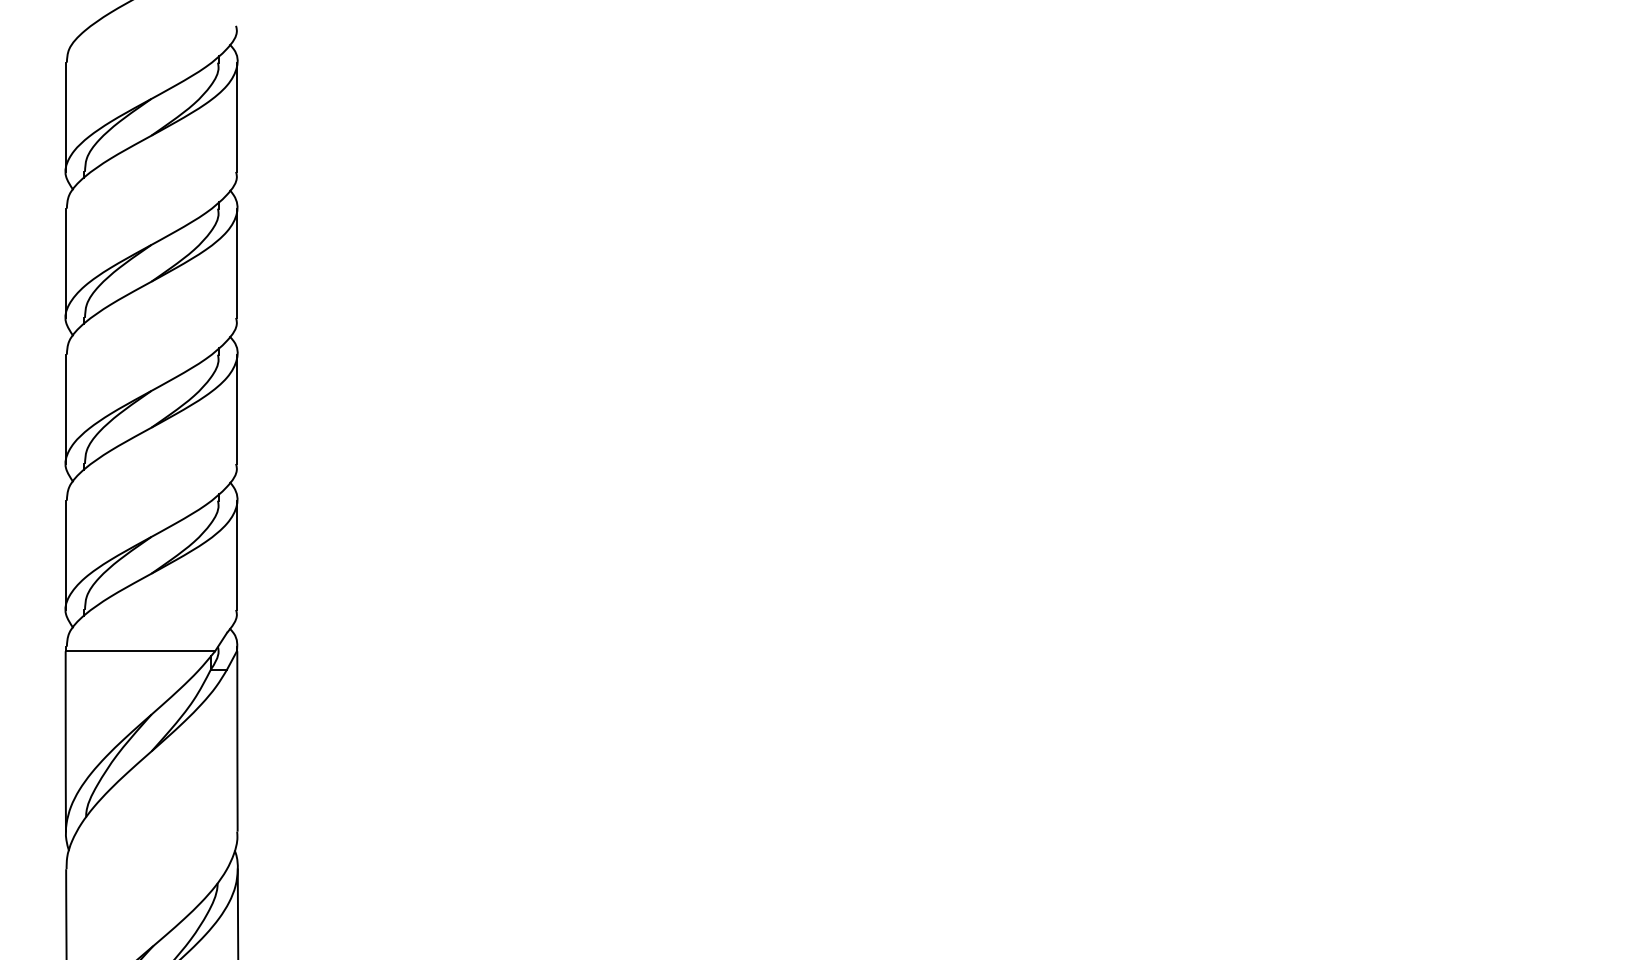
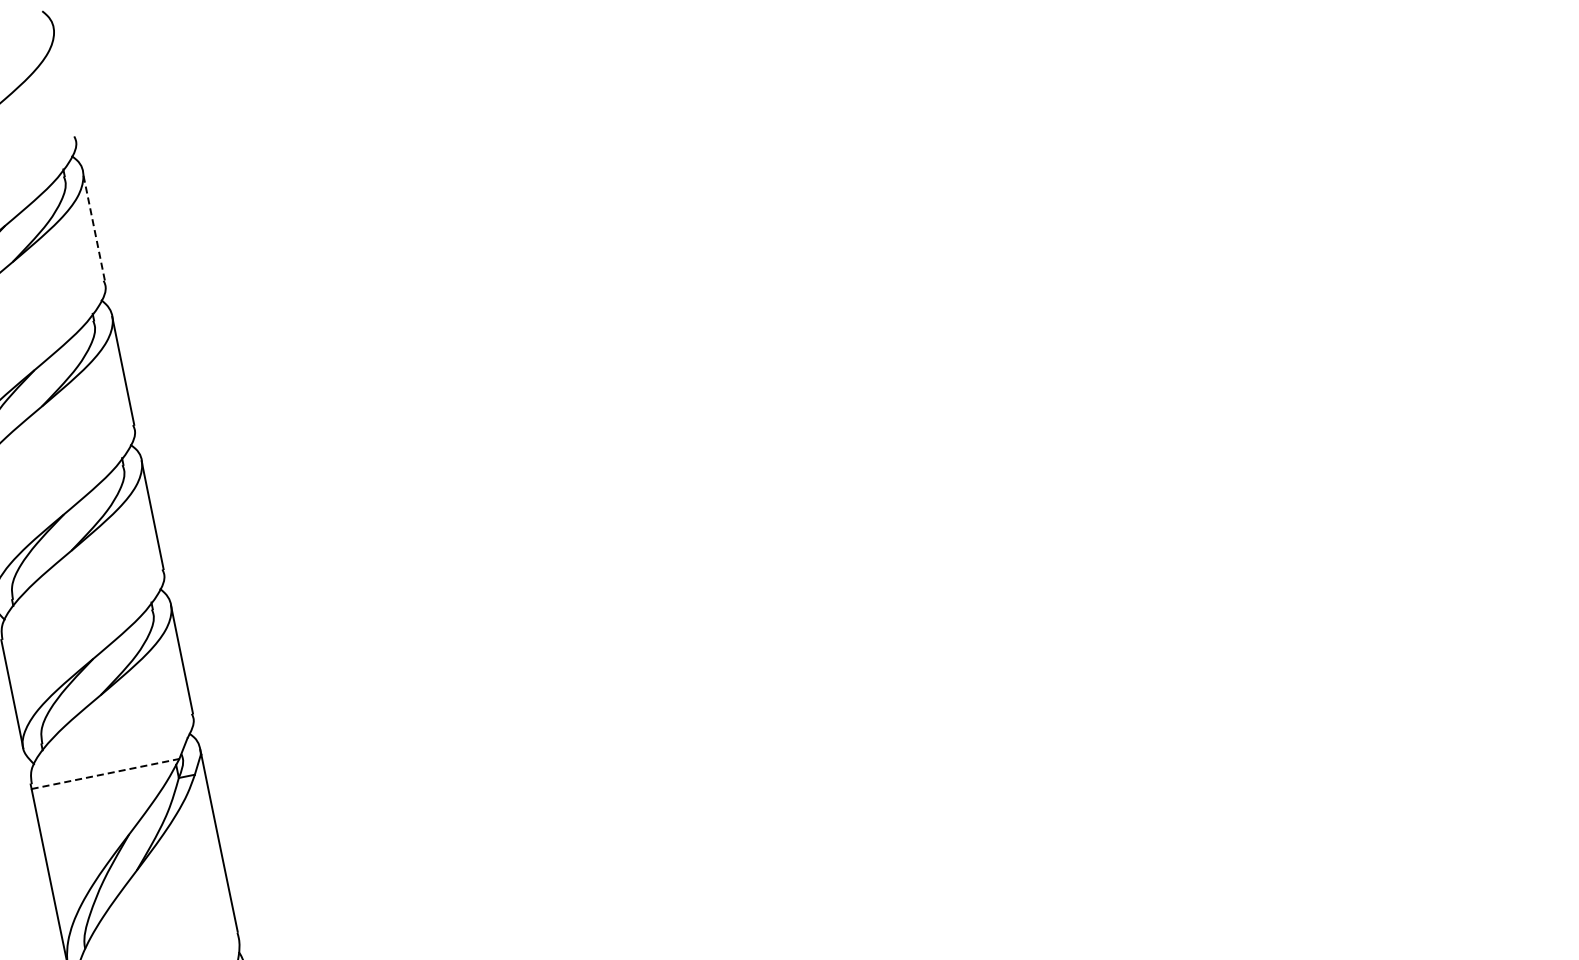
line: (237, 117) -> (94, 226), solid -> dashed
line: (140, 651) -> (105, 774), solid -> dashed

